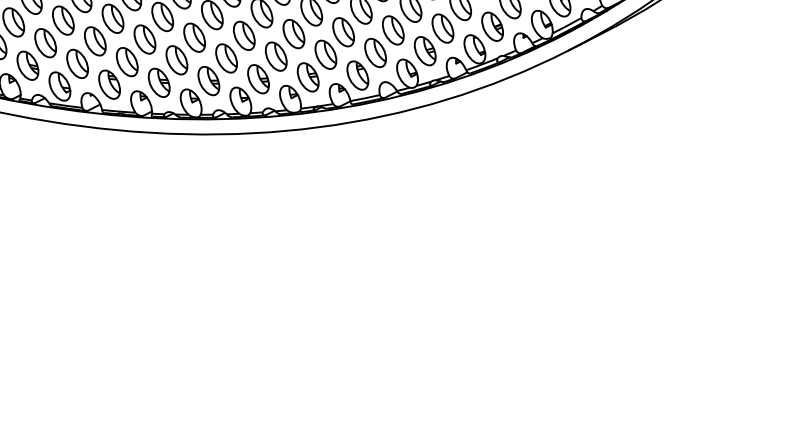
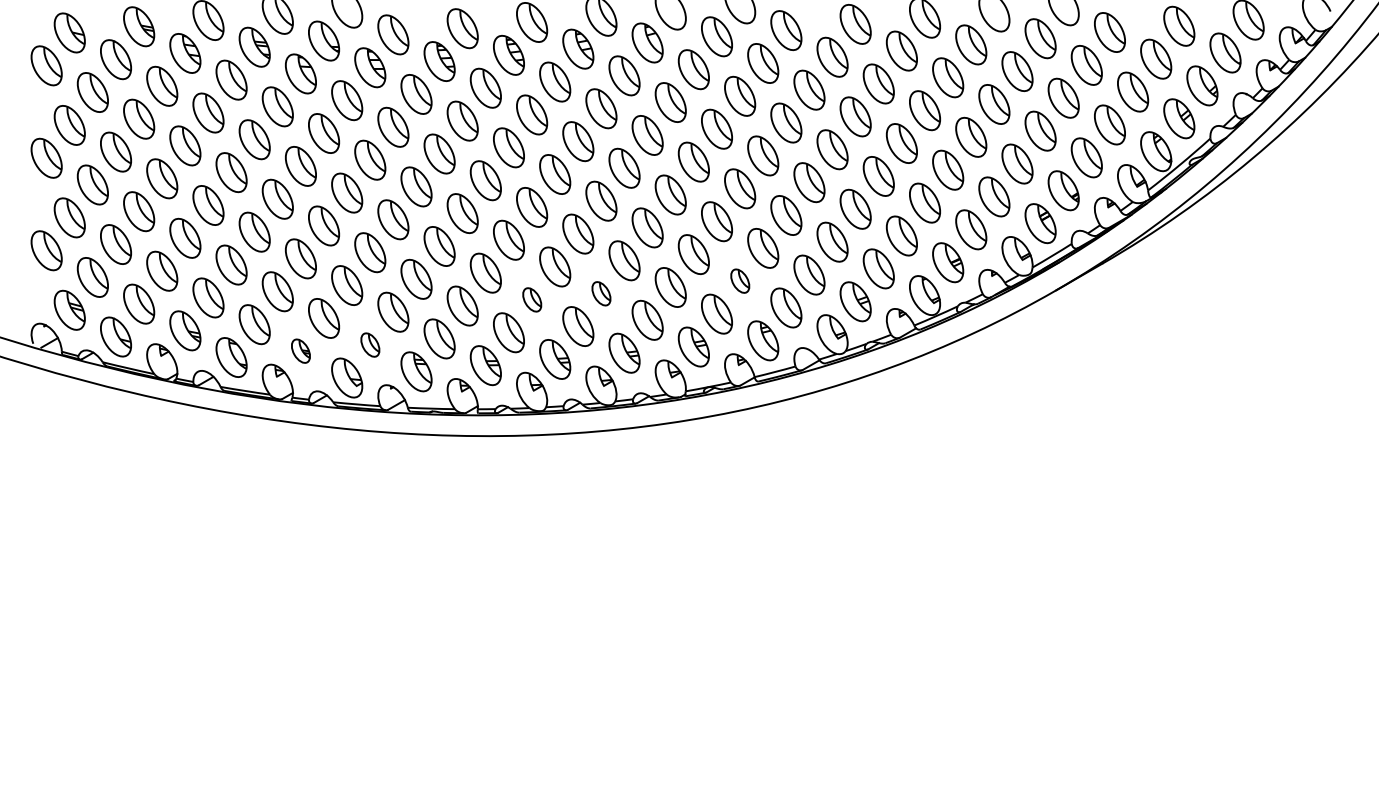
part: (343, 31) -> (740, 280), size x0.6
part: (244, 35) -> (601, 293), size x0.6
part: (194, 37) -> (532, 299), size x0.6
part: (77, 63) -> (370, 344), size x0.6
part: (27, 65) -> (300, 350), size x0.6

